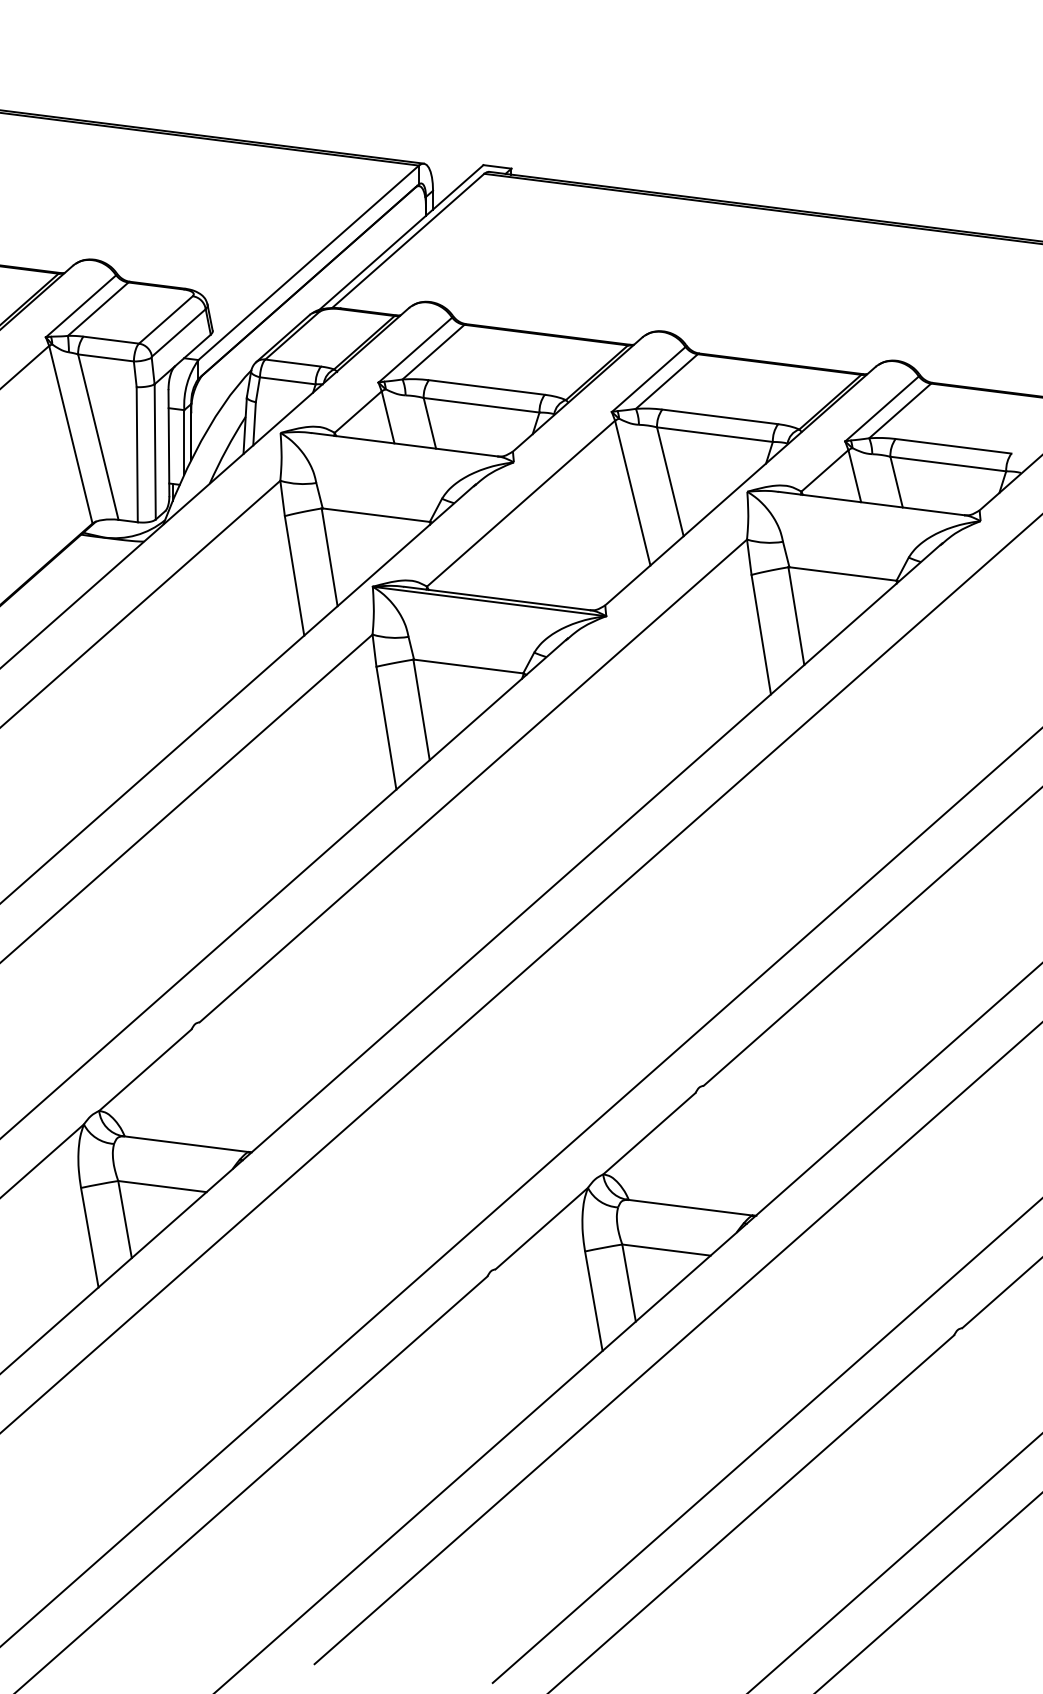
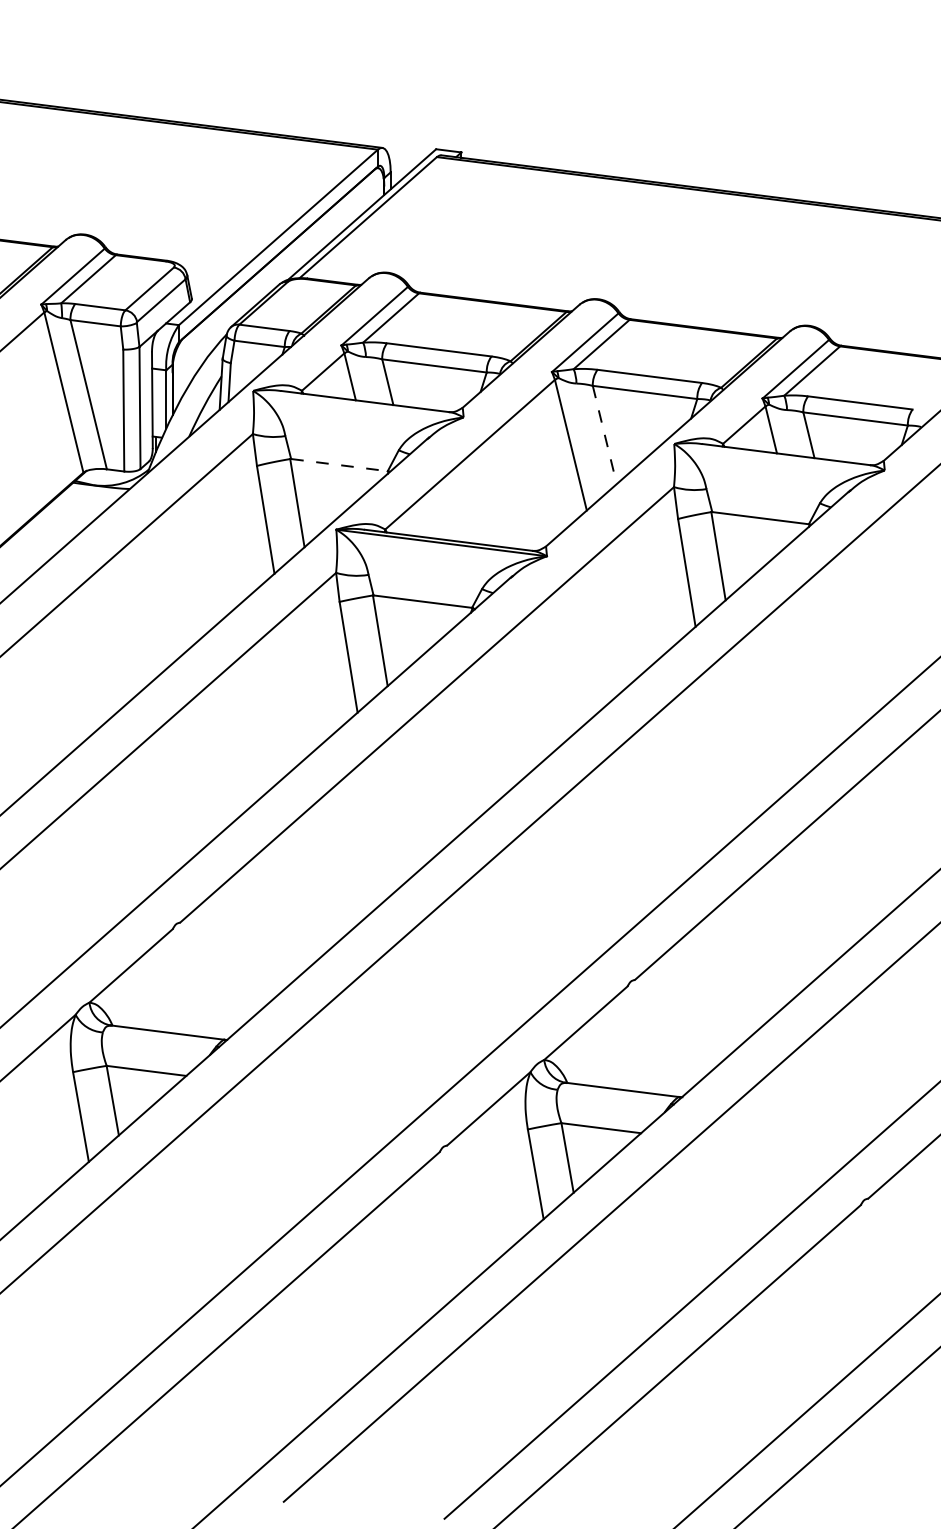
line: (670, 482) -> (604, 435), solid -> dashed
line: (376, 515) -> (339, 465), solid -> dashed

